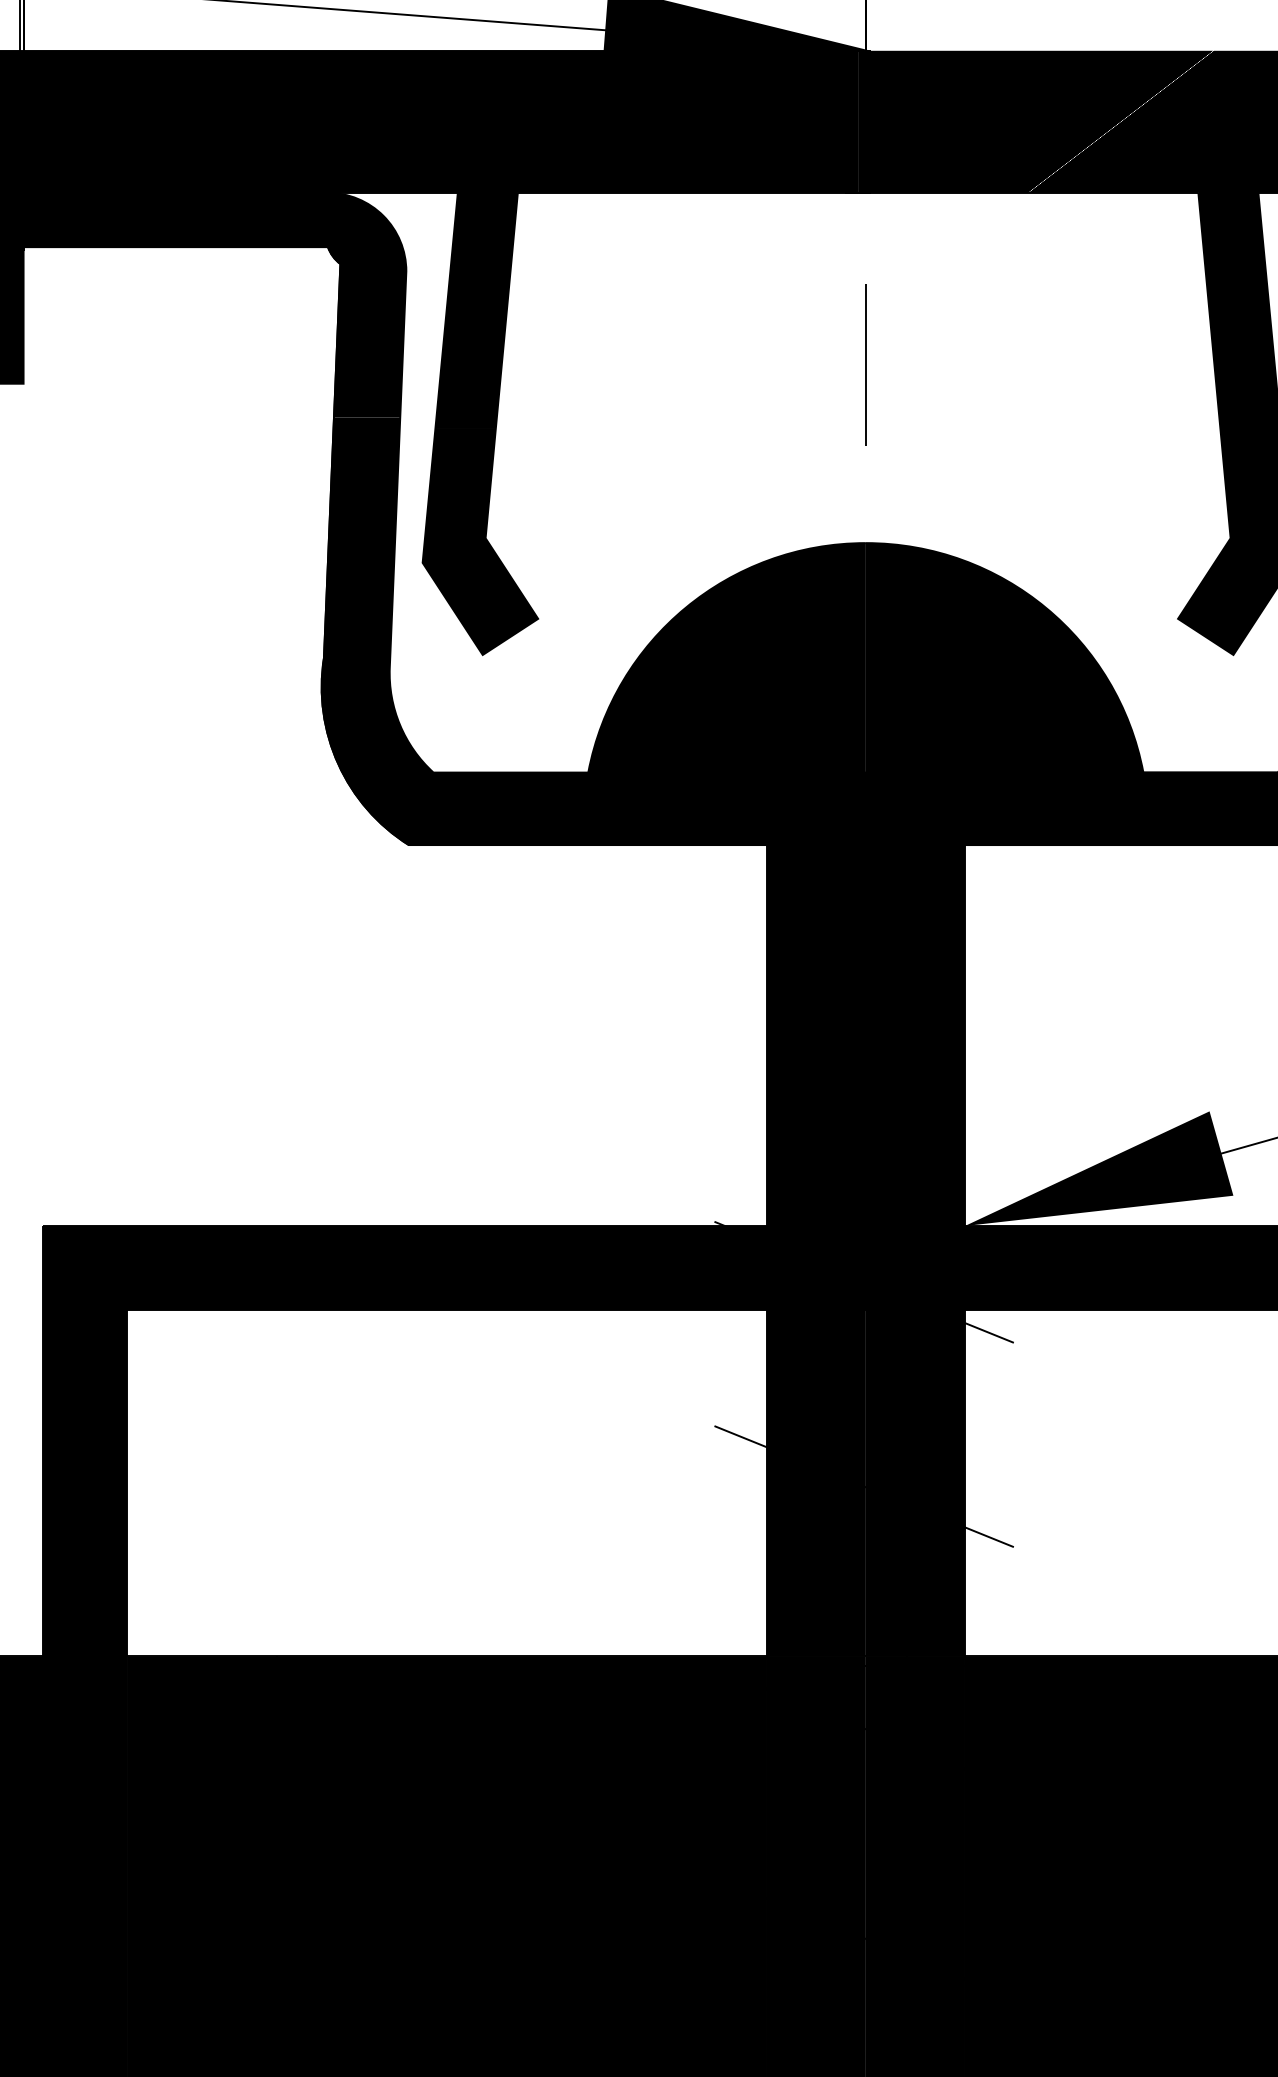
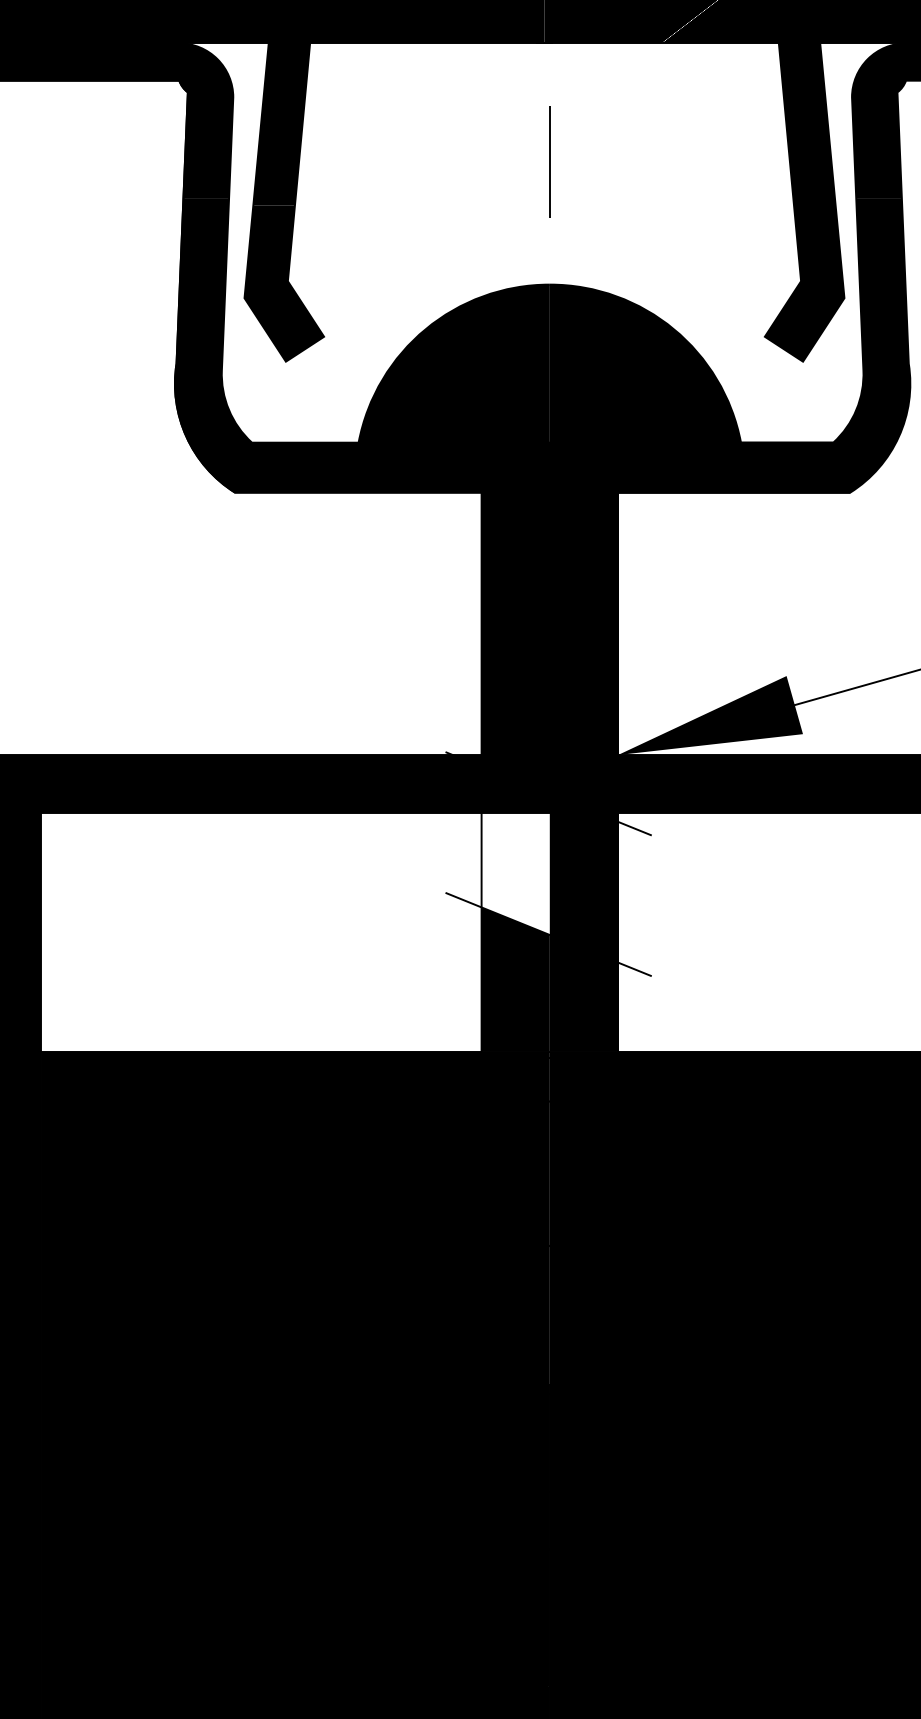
fill: (816, 1397) -> (515, 873), removed

